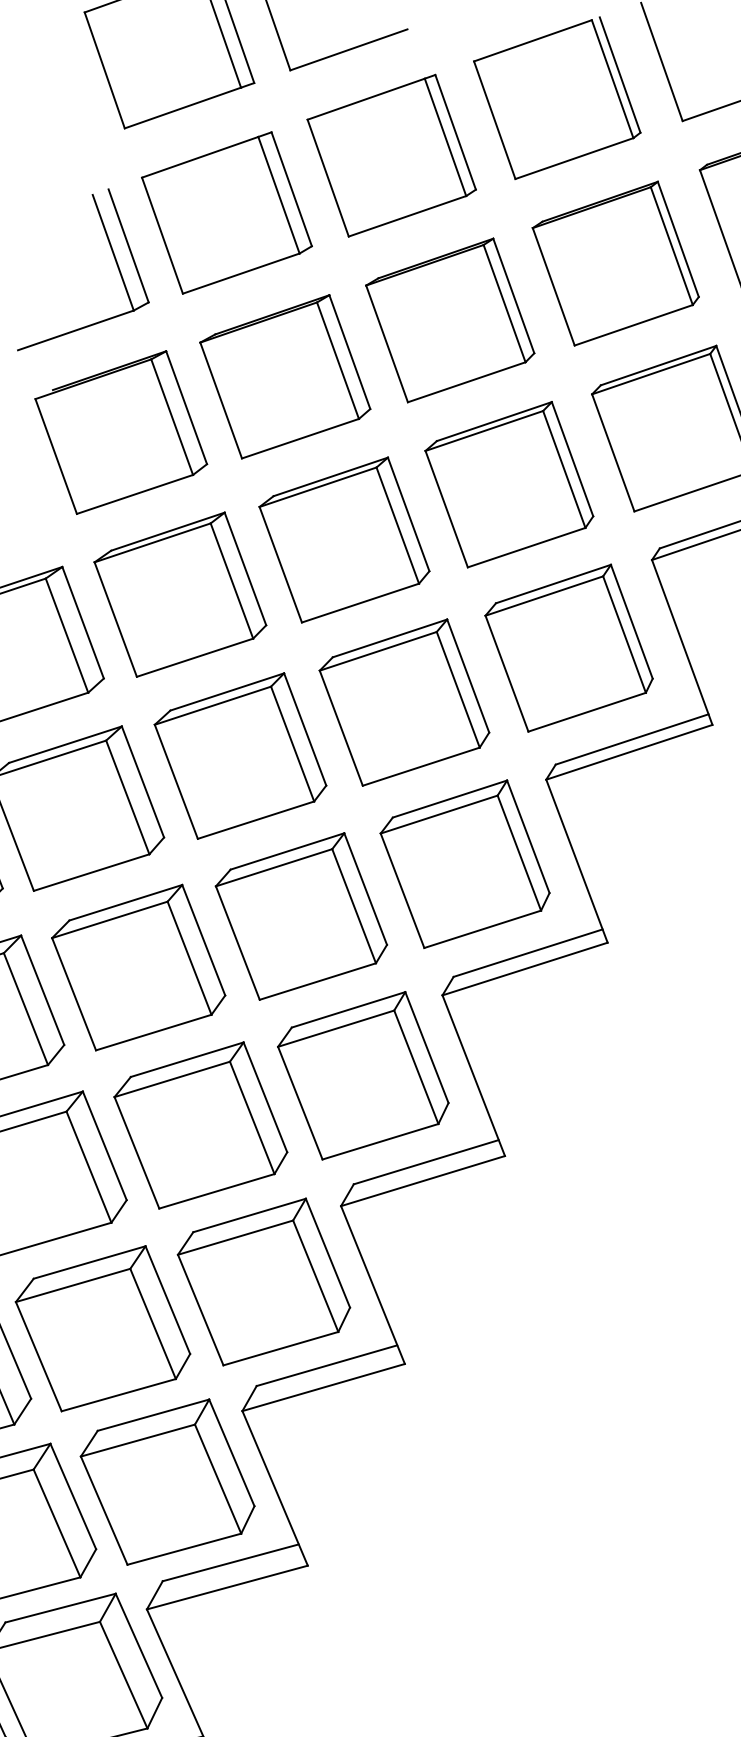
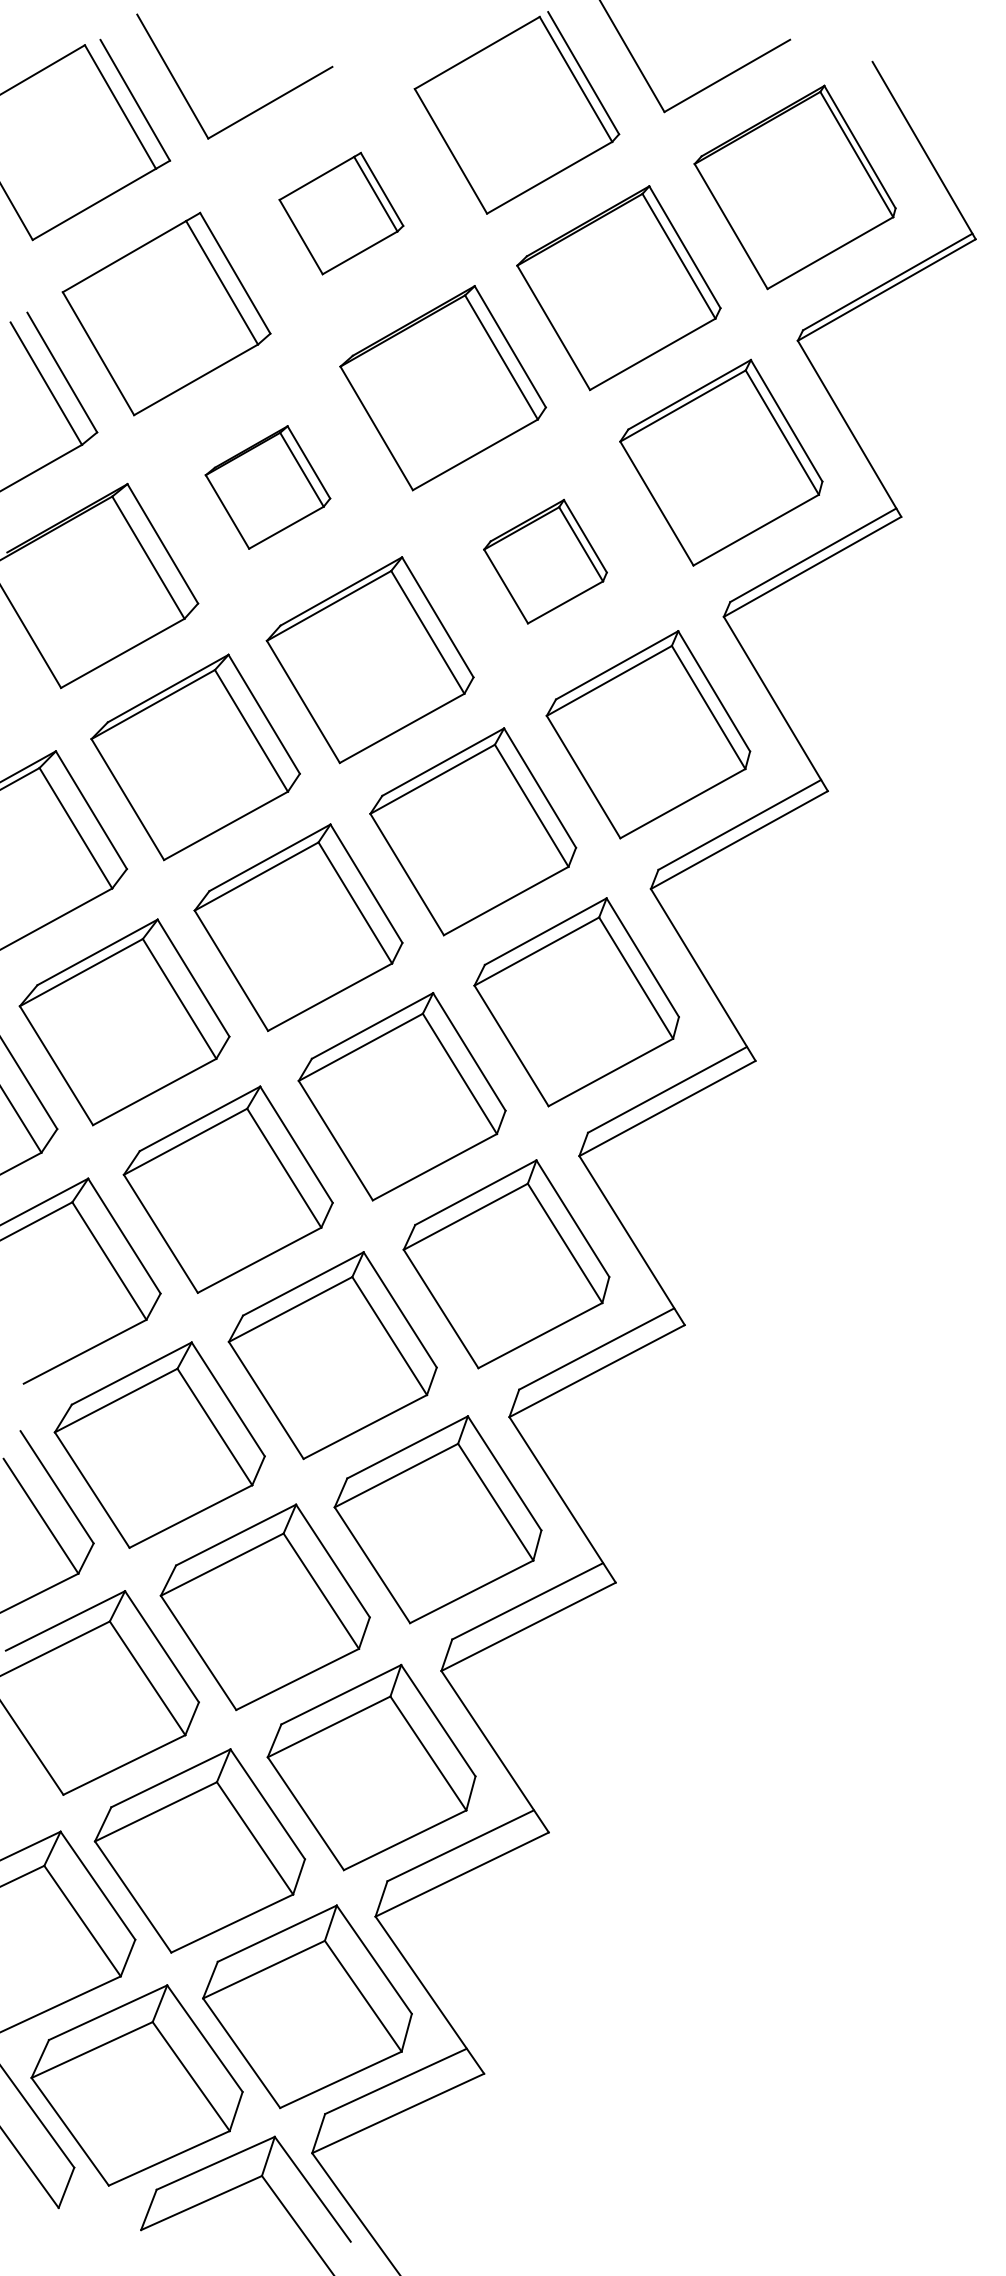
part: (391, 155) -> (341, 213), size x0.6
part: (284, 376) -> (267, 487), size x0.6
part: (509, 484) -> (545, 561), size x0.6

